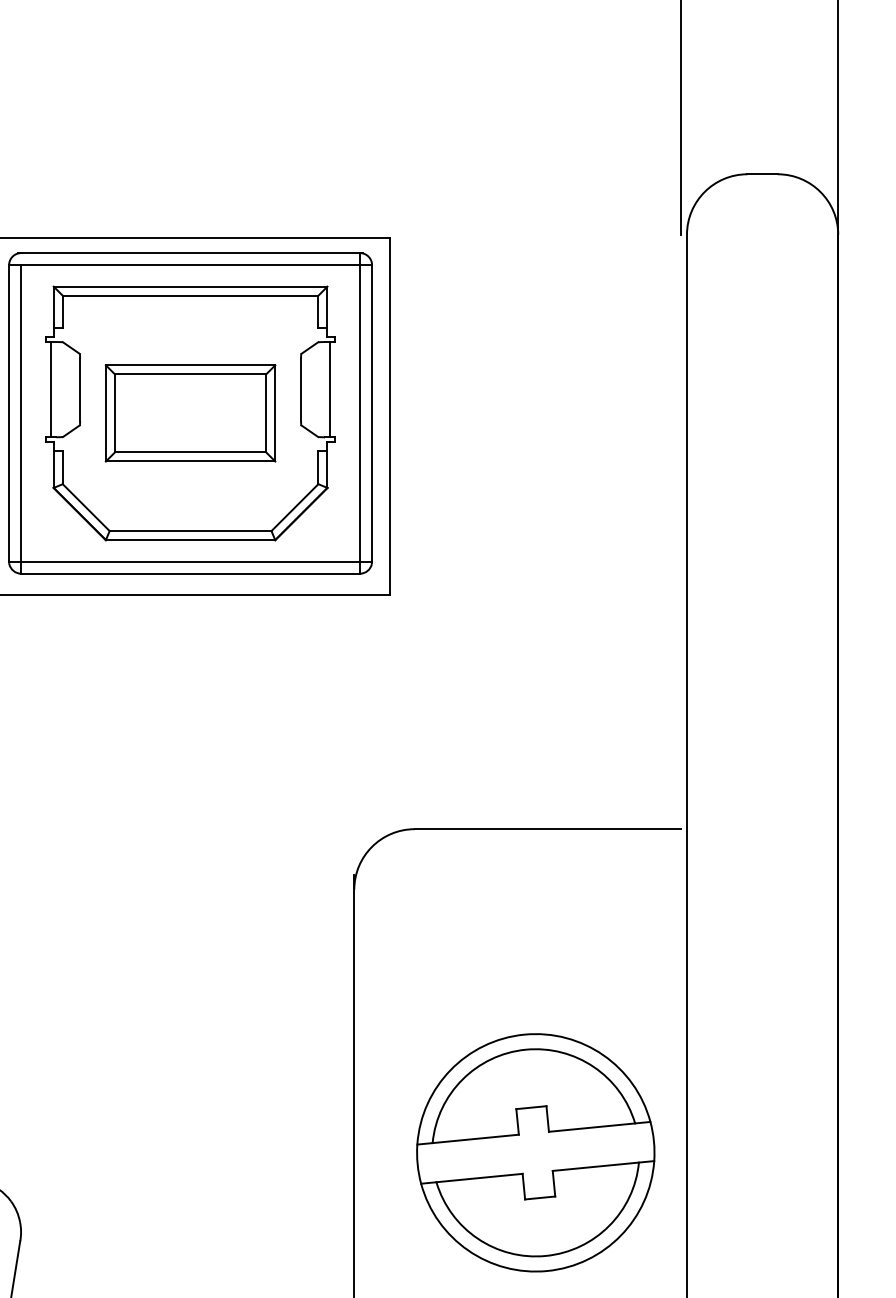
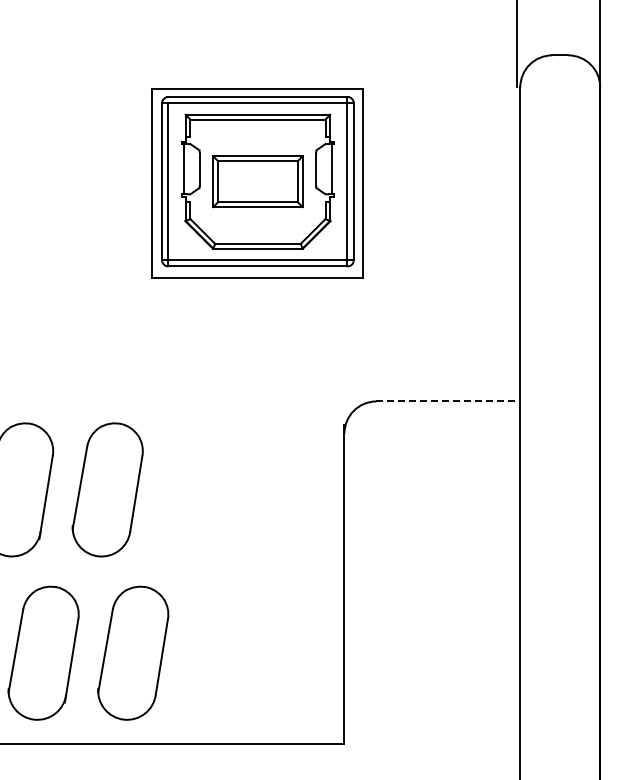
line: (549, 829) -> (447, 401), solid -> dashed
part: (534, 1152) -> (439, 572), removed

